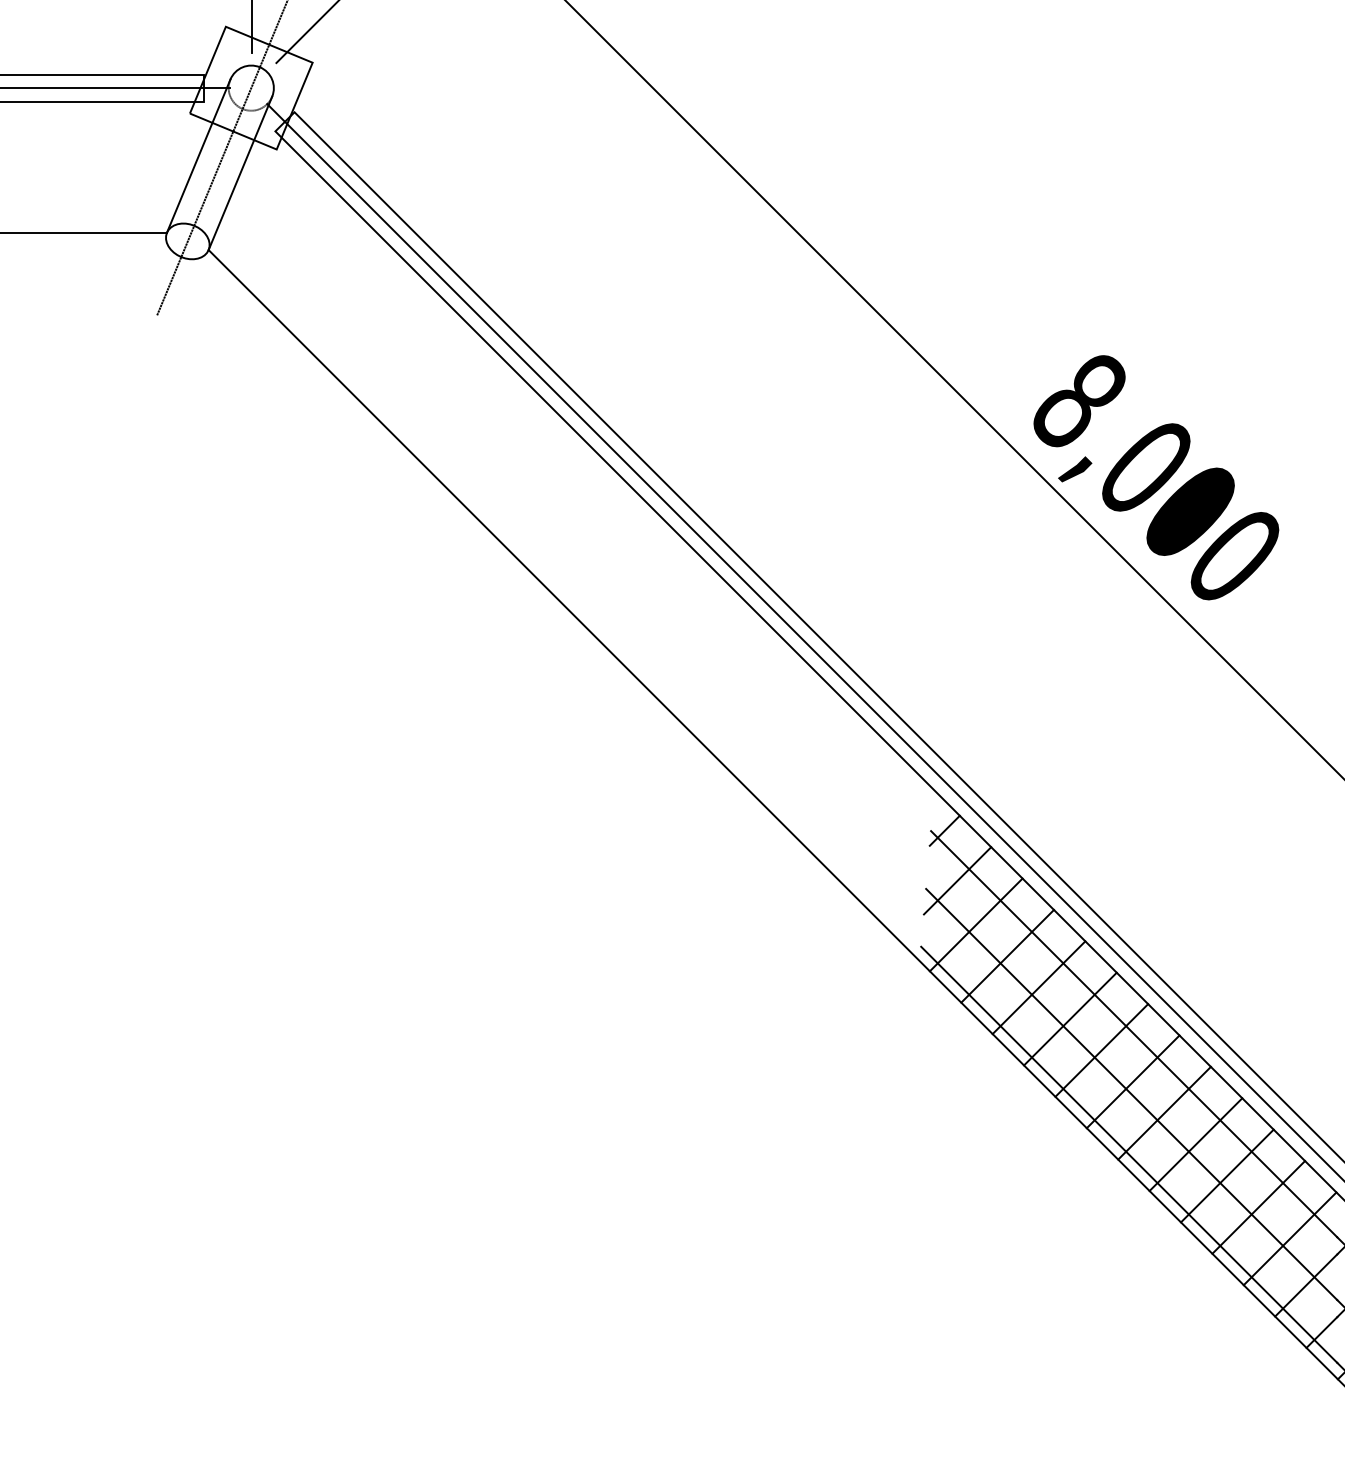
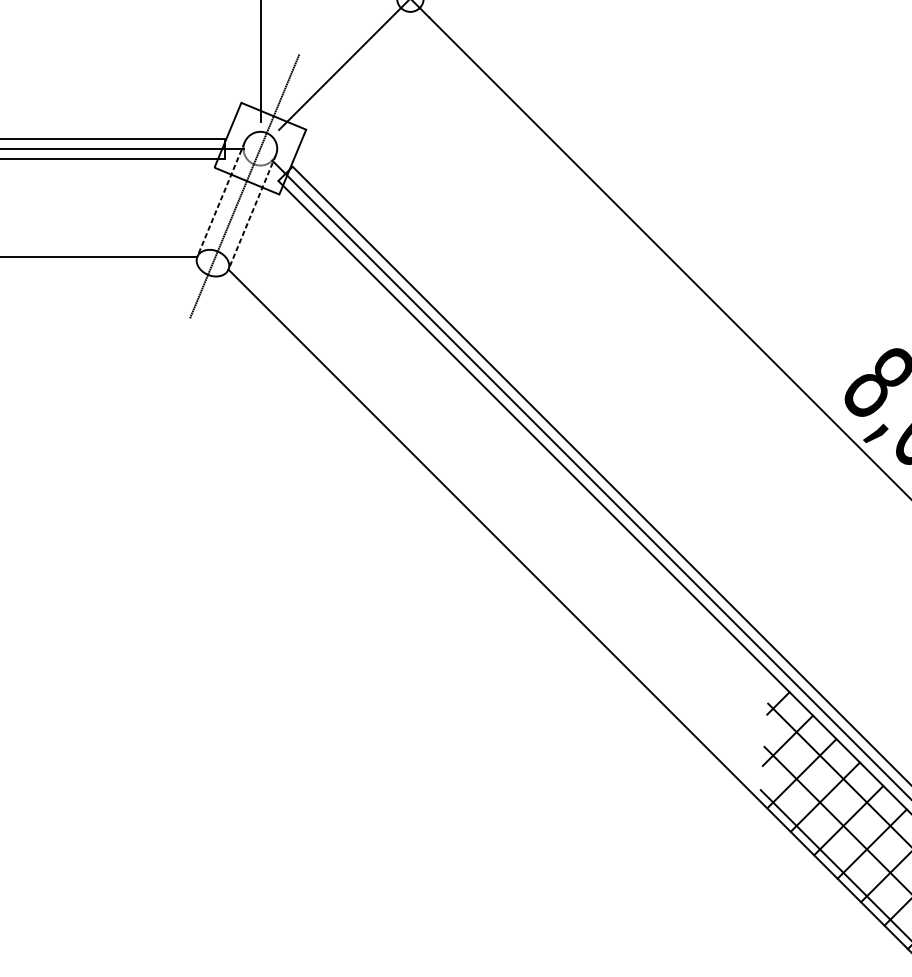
line: (198, 156) -> (220, 199), solid -> dashed
line: (240, 173) -> (252, 212), solid -> dashed

